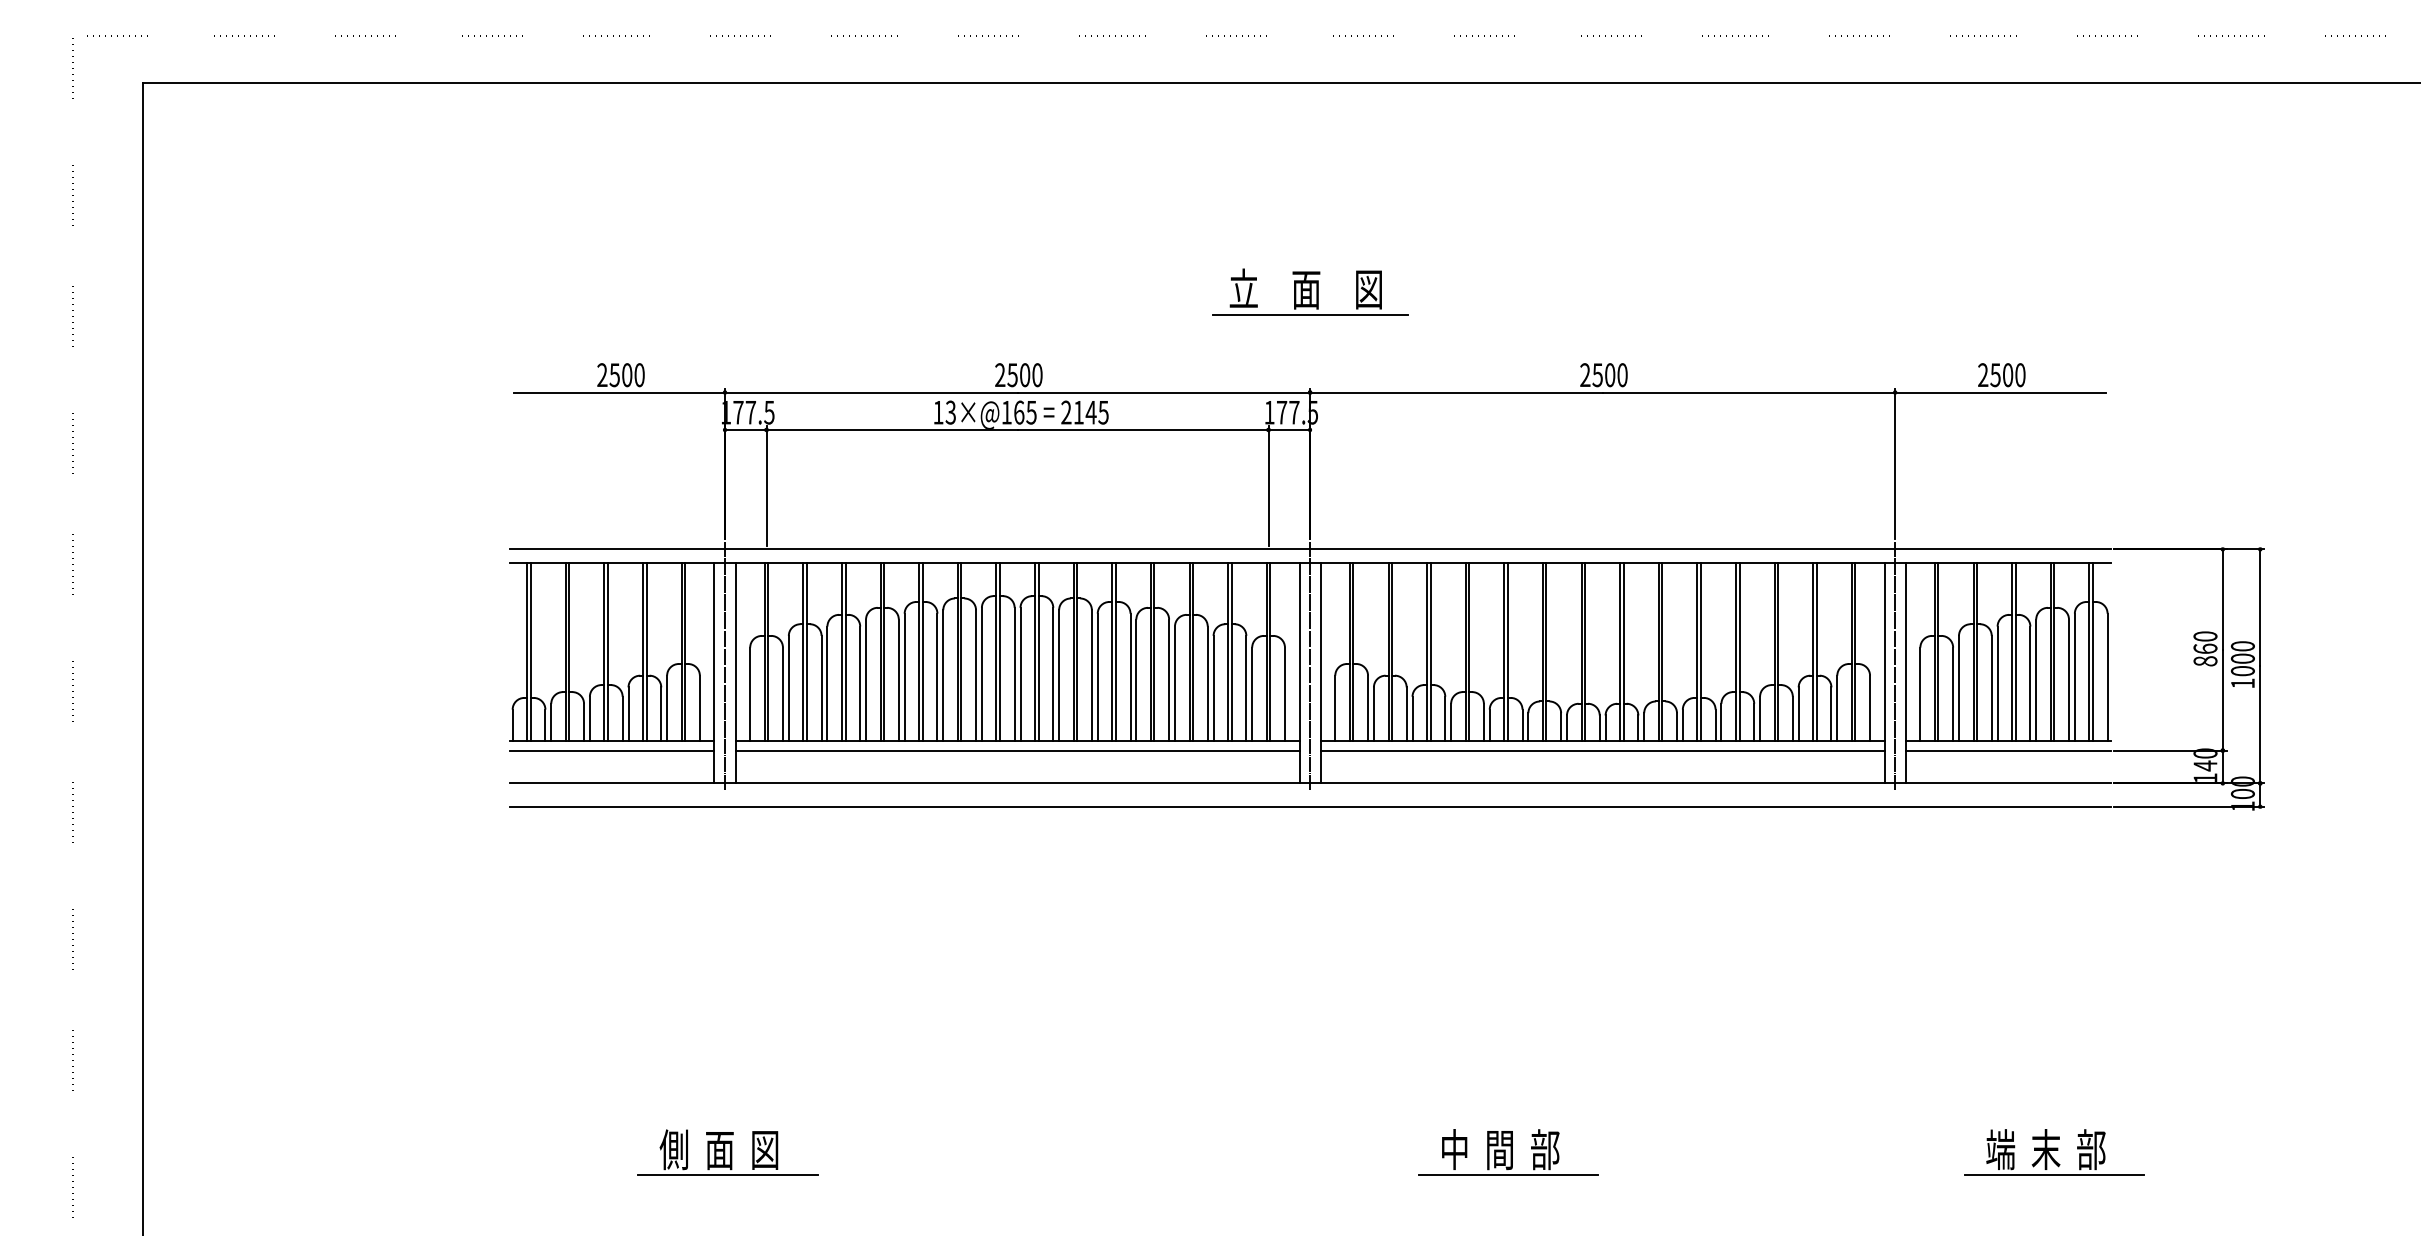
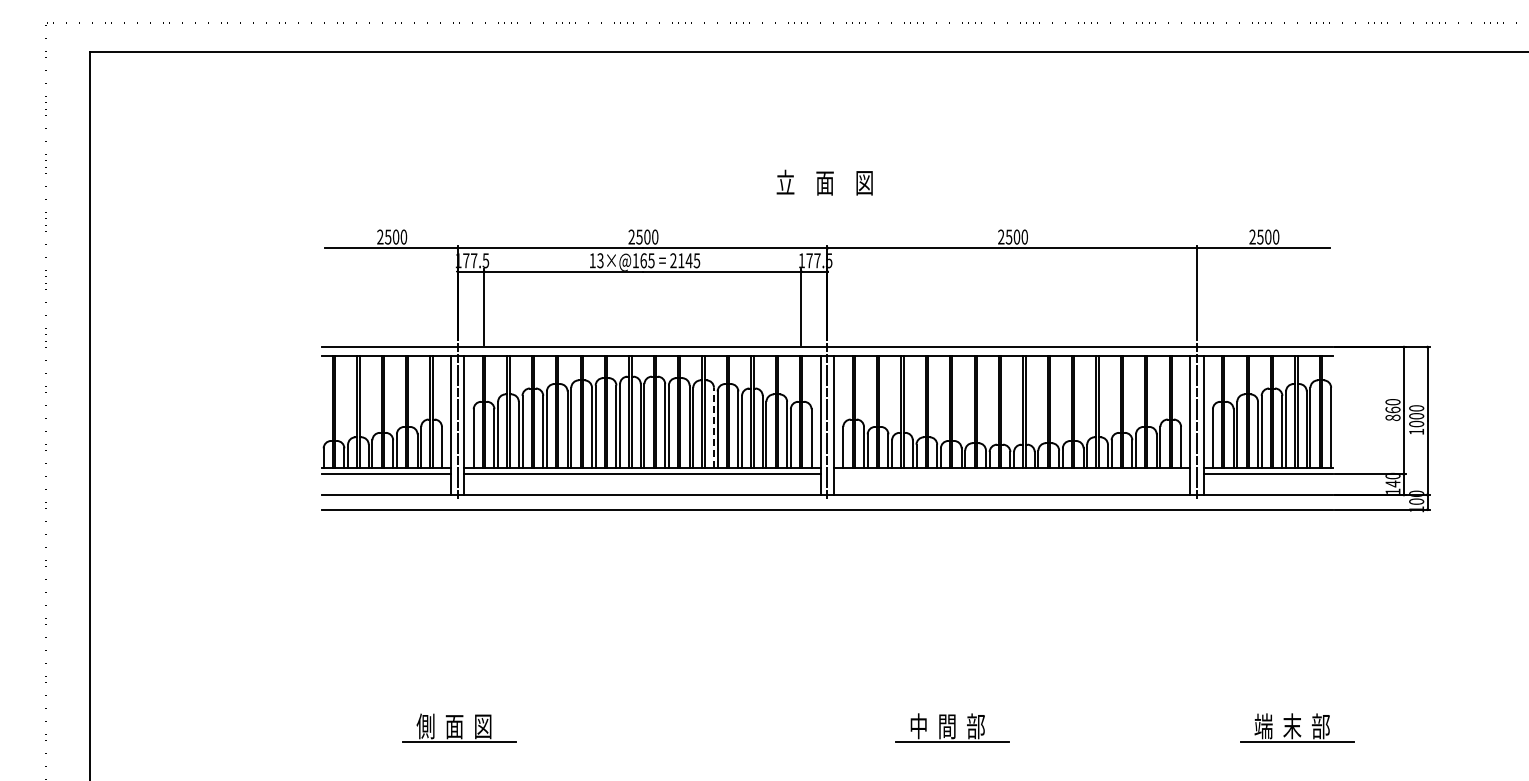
line: (1310, 314) -> (827, 198), removed
line: (1129, 676) -> (713, 427), solid -> dashed
line: (1603, 750) -> (1012, 474), removed

